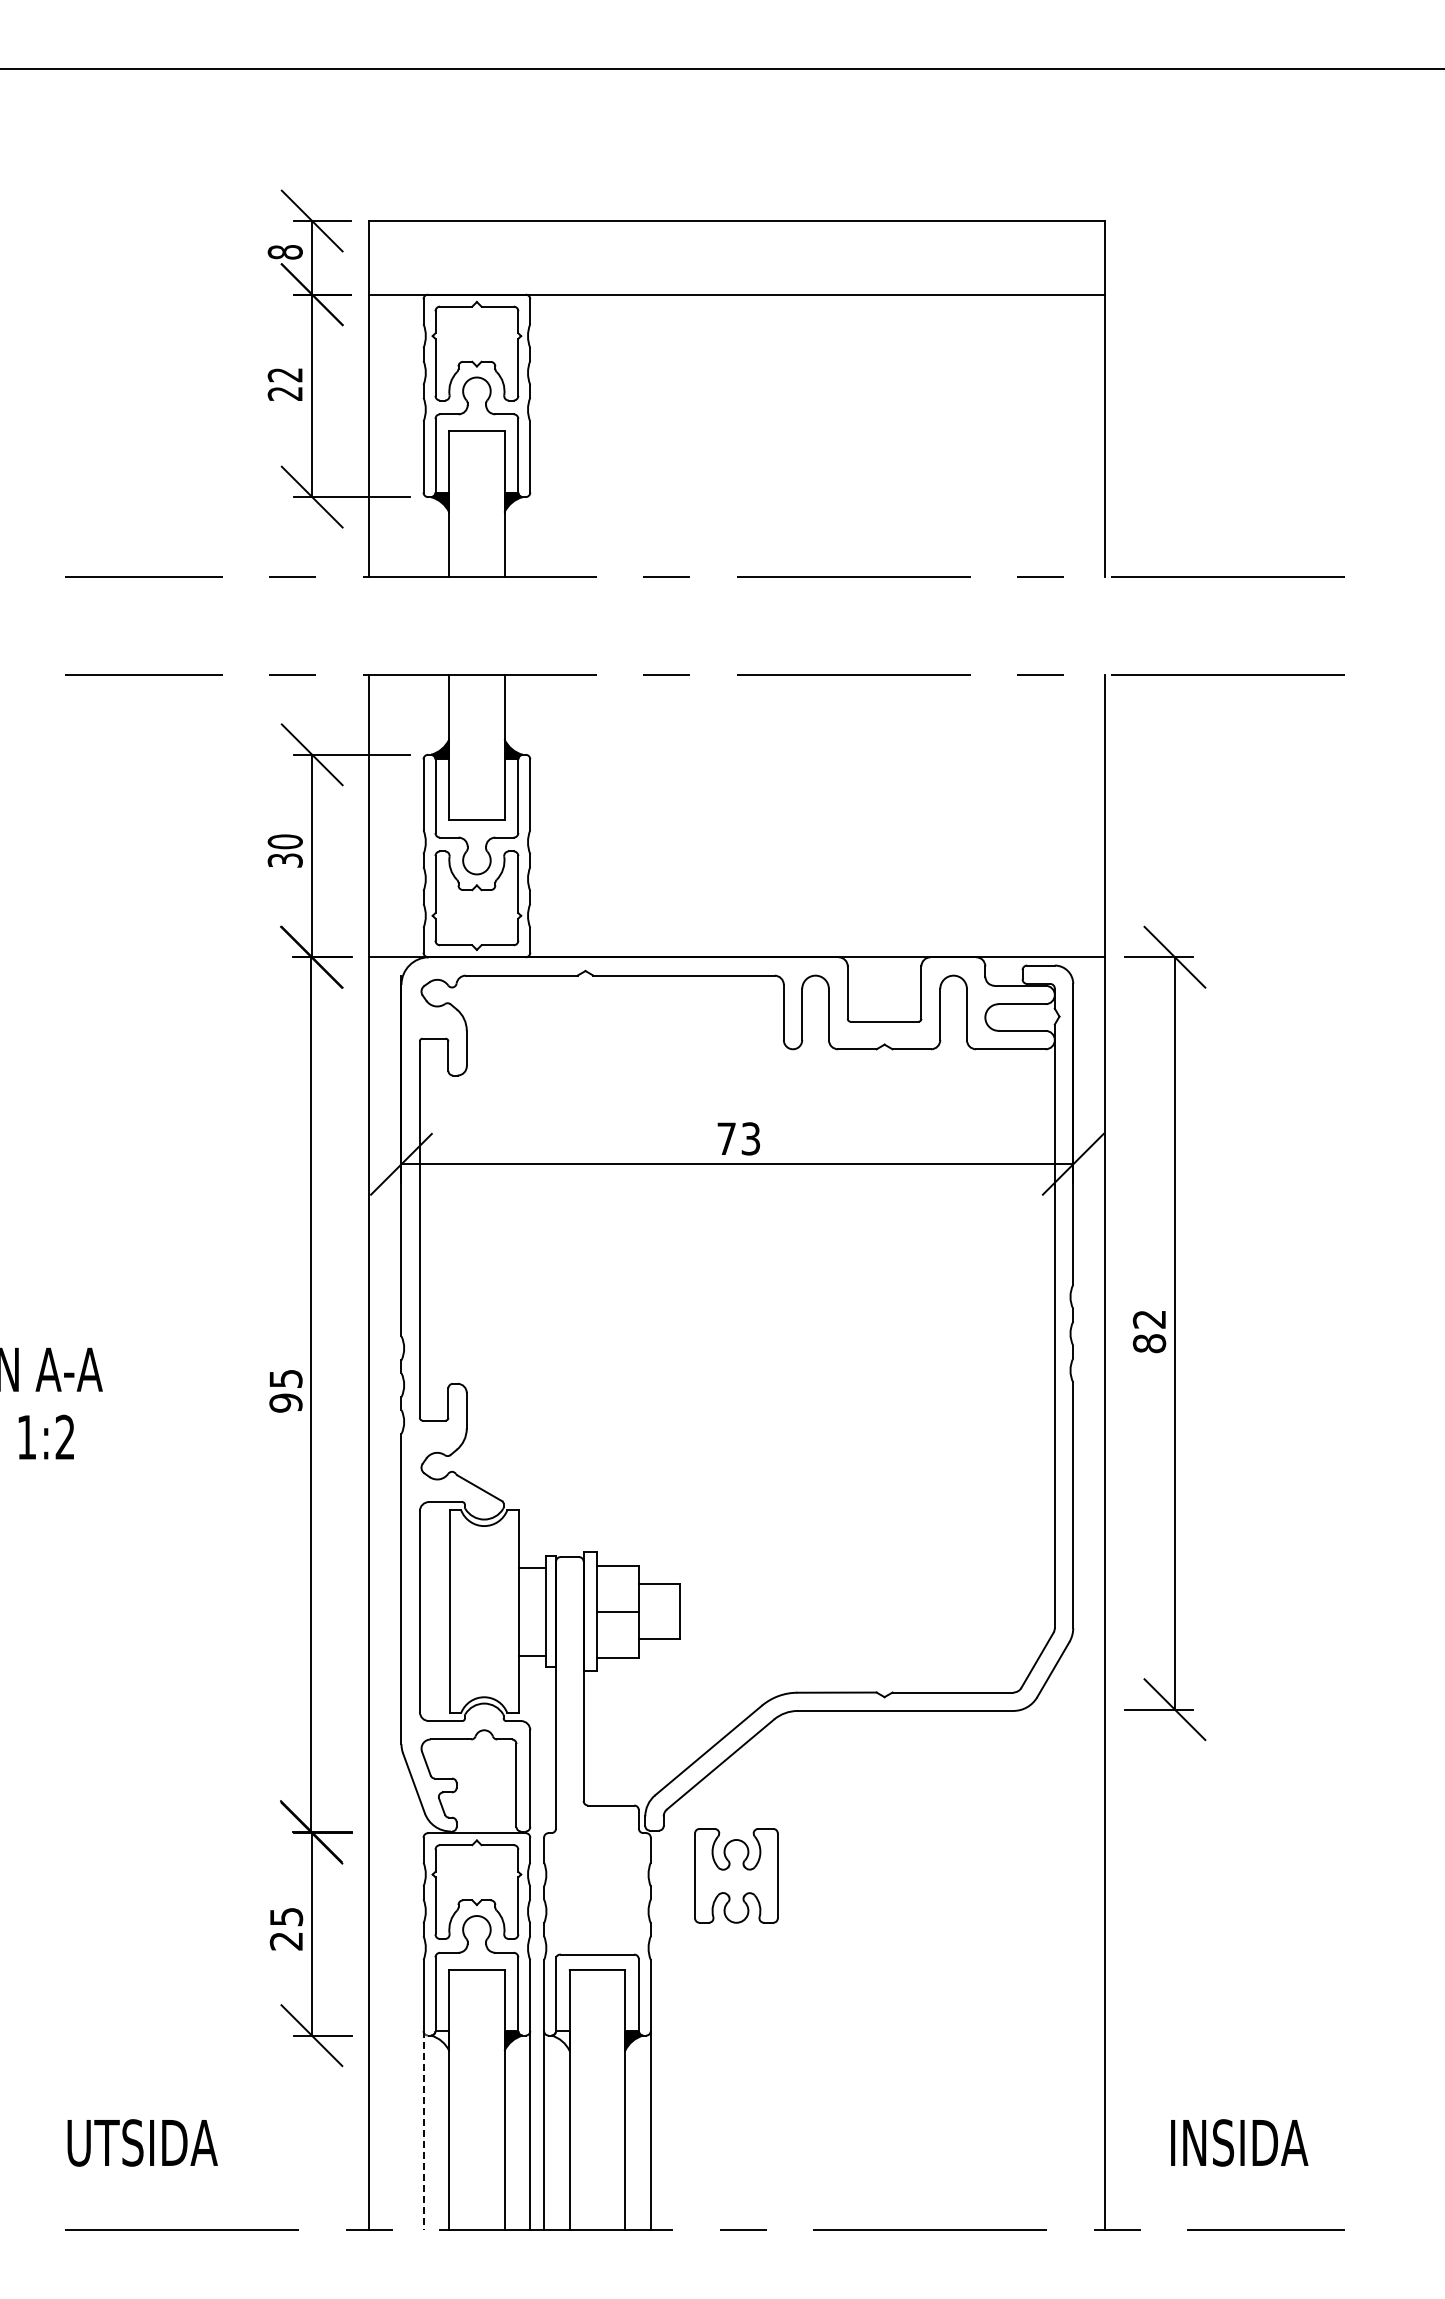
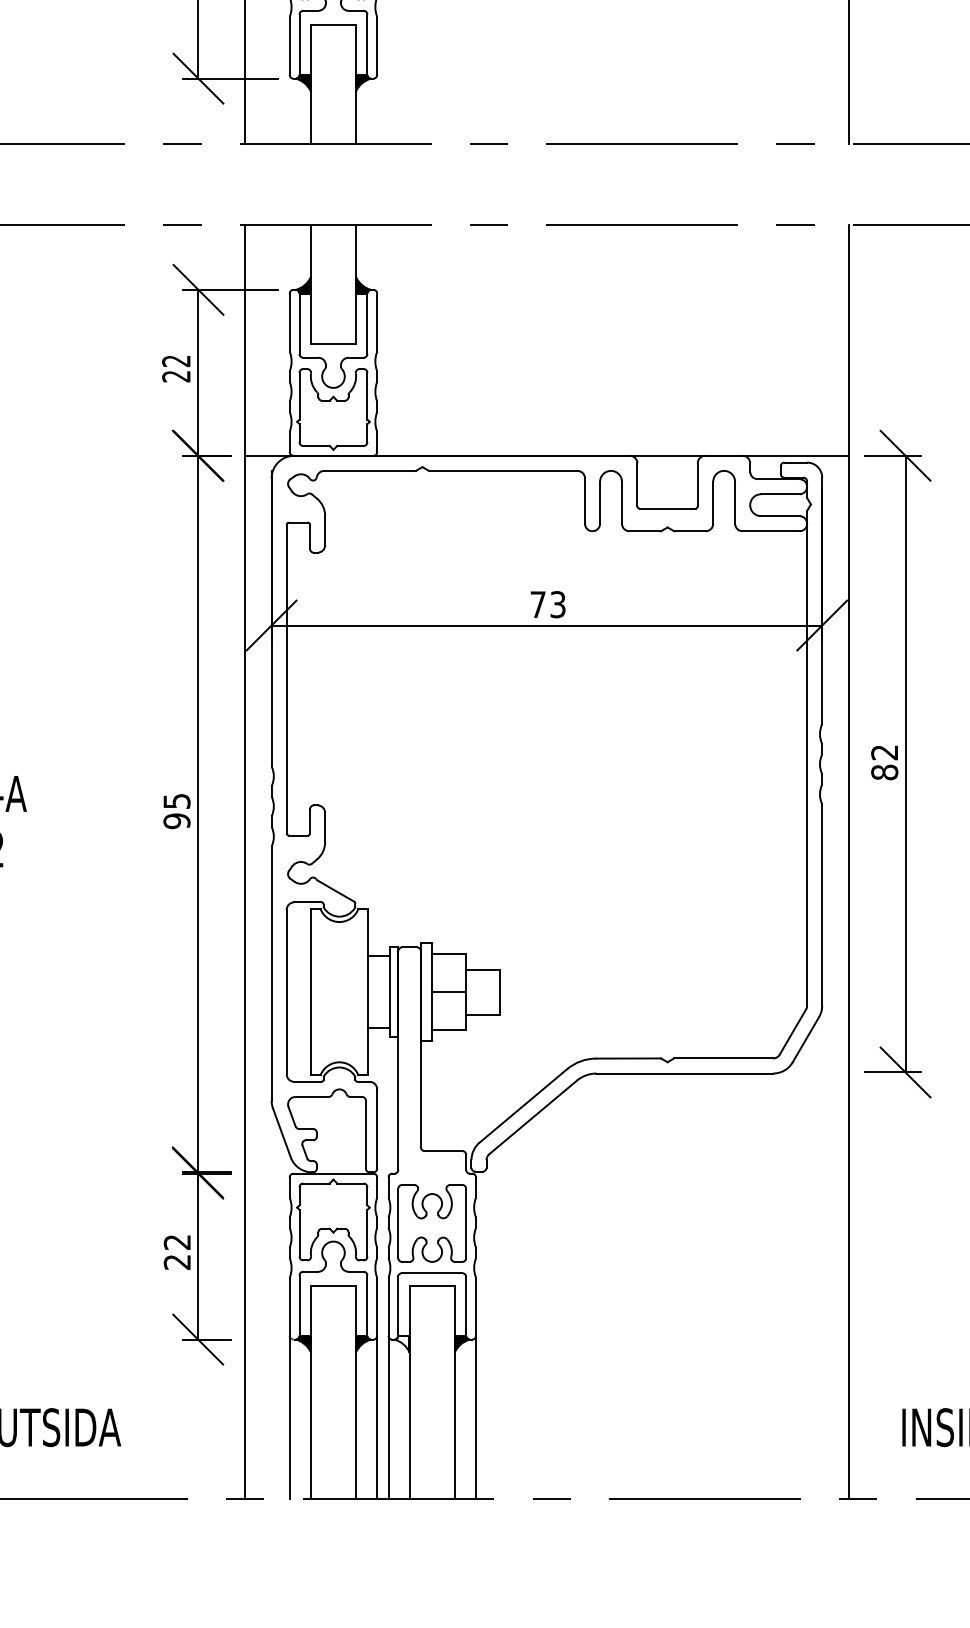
text: (284, 850) -> (175, 368), 30 -> 22
part: (736, 1875) -> (432, 1223), moved
text: (286, 1917) -> (177, 1242), 25 -> 22
fill: (440, 2041) -> (303, 1344), added
line: (423, 2130) -> (289, 1417), dashed -> solid

